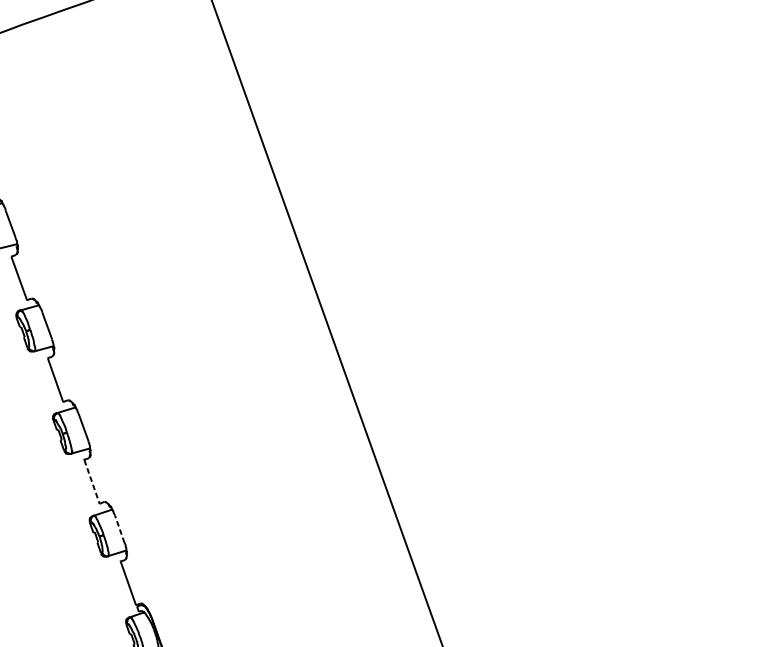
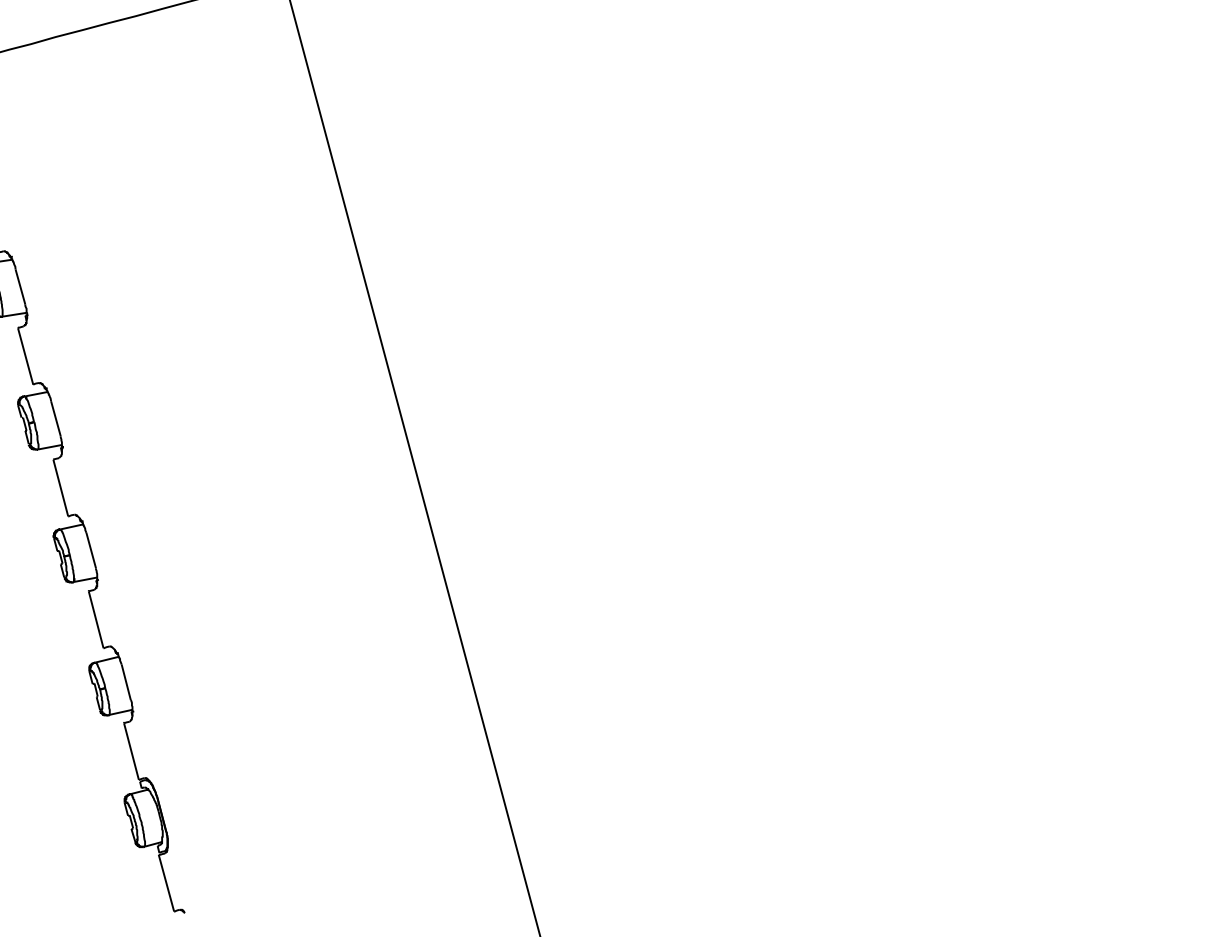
line: (92, 482) -> (96, 620), dashed -> solid
line: (119, 528) -> (126, 681), dashed -> solid

